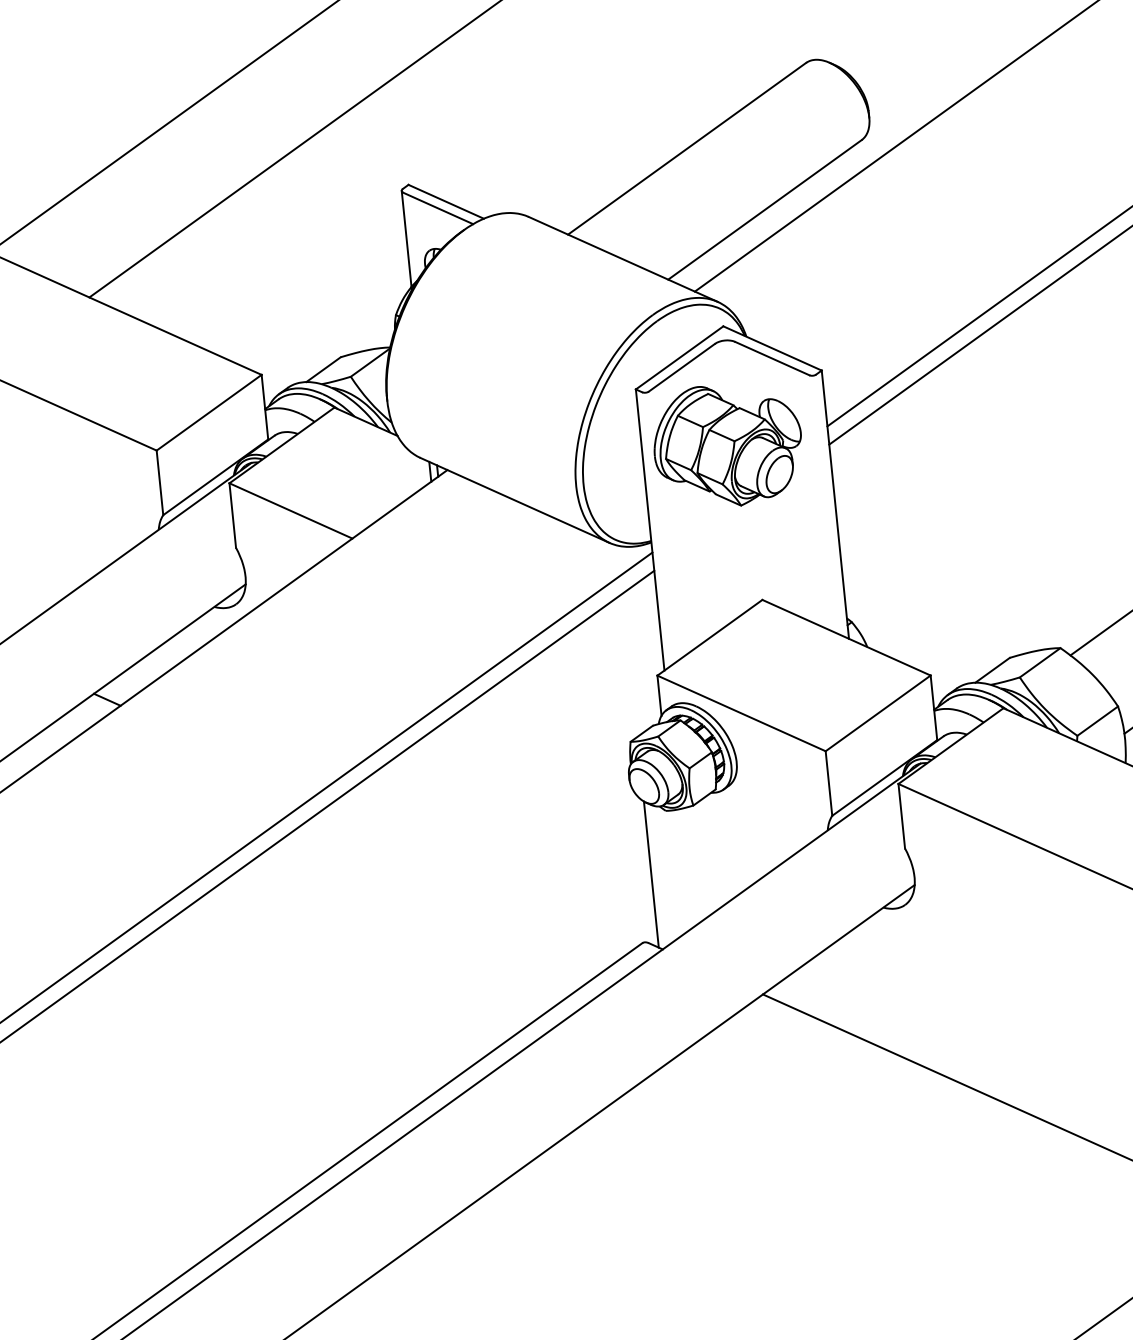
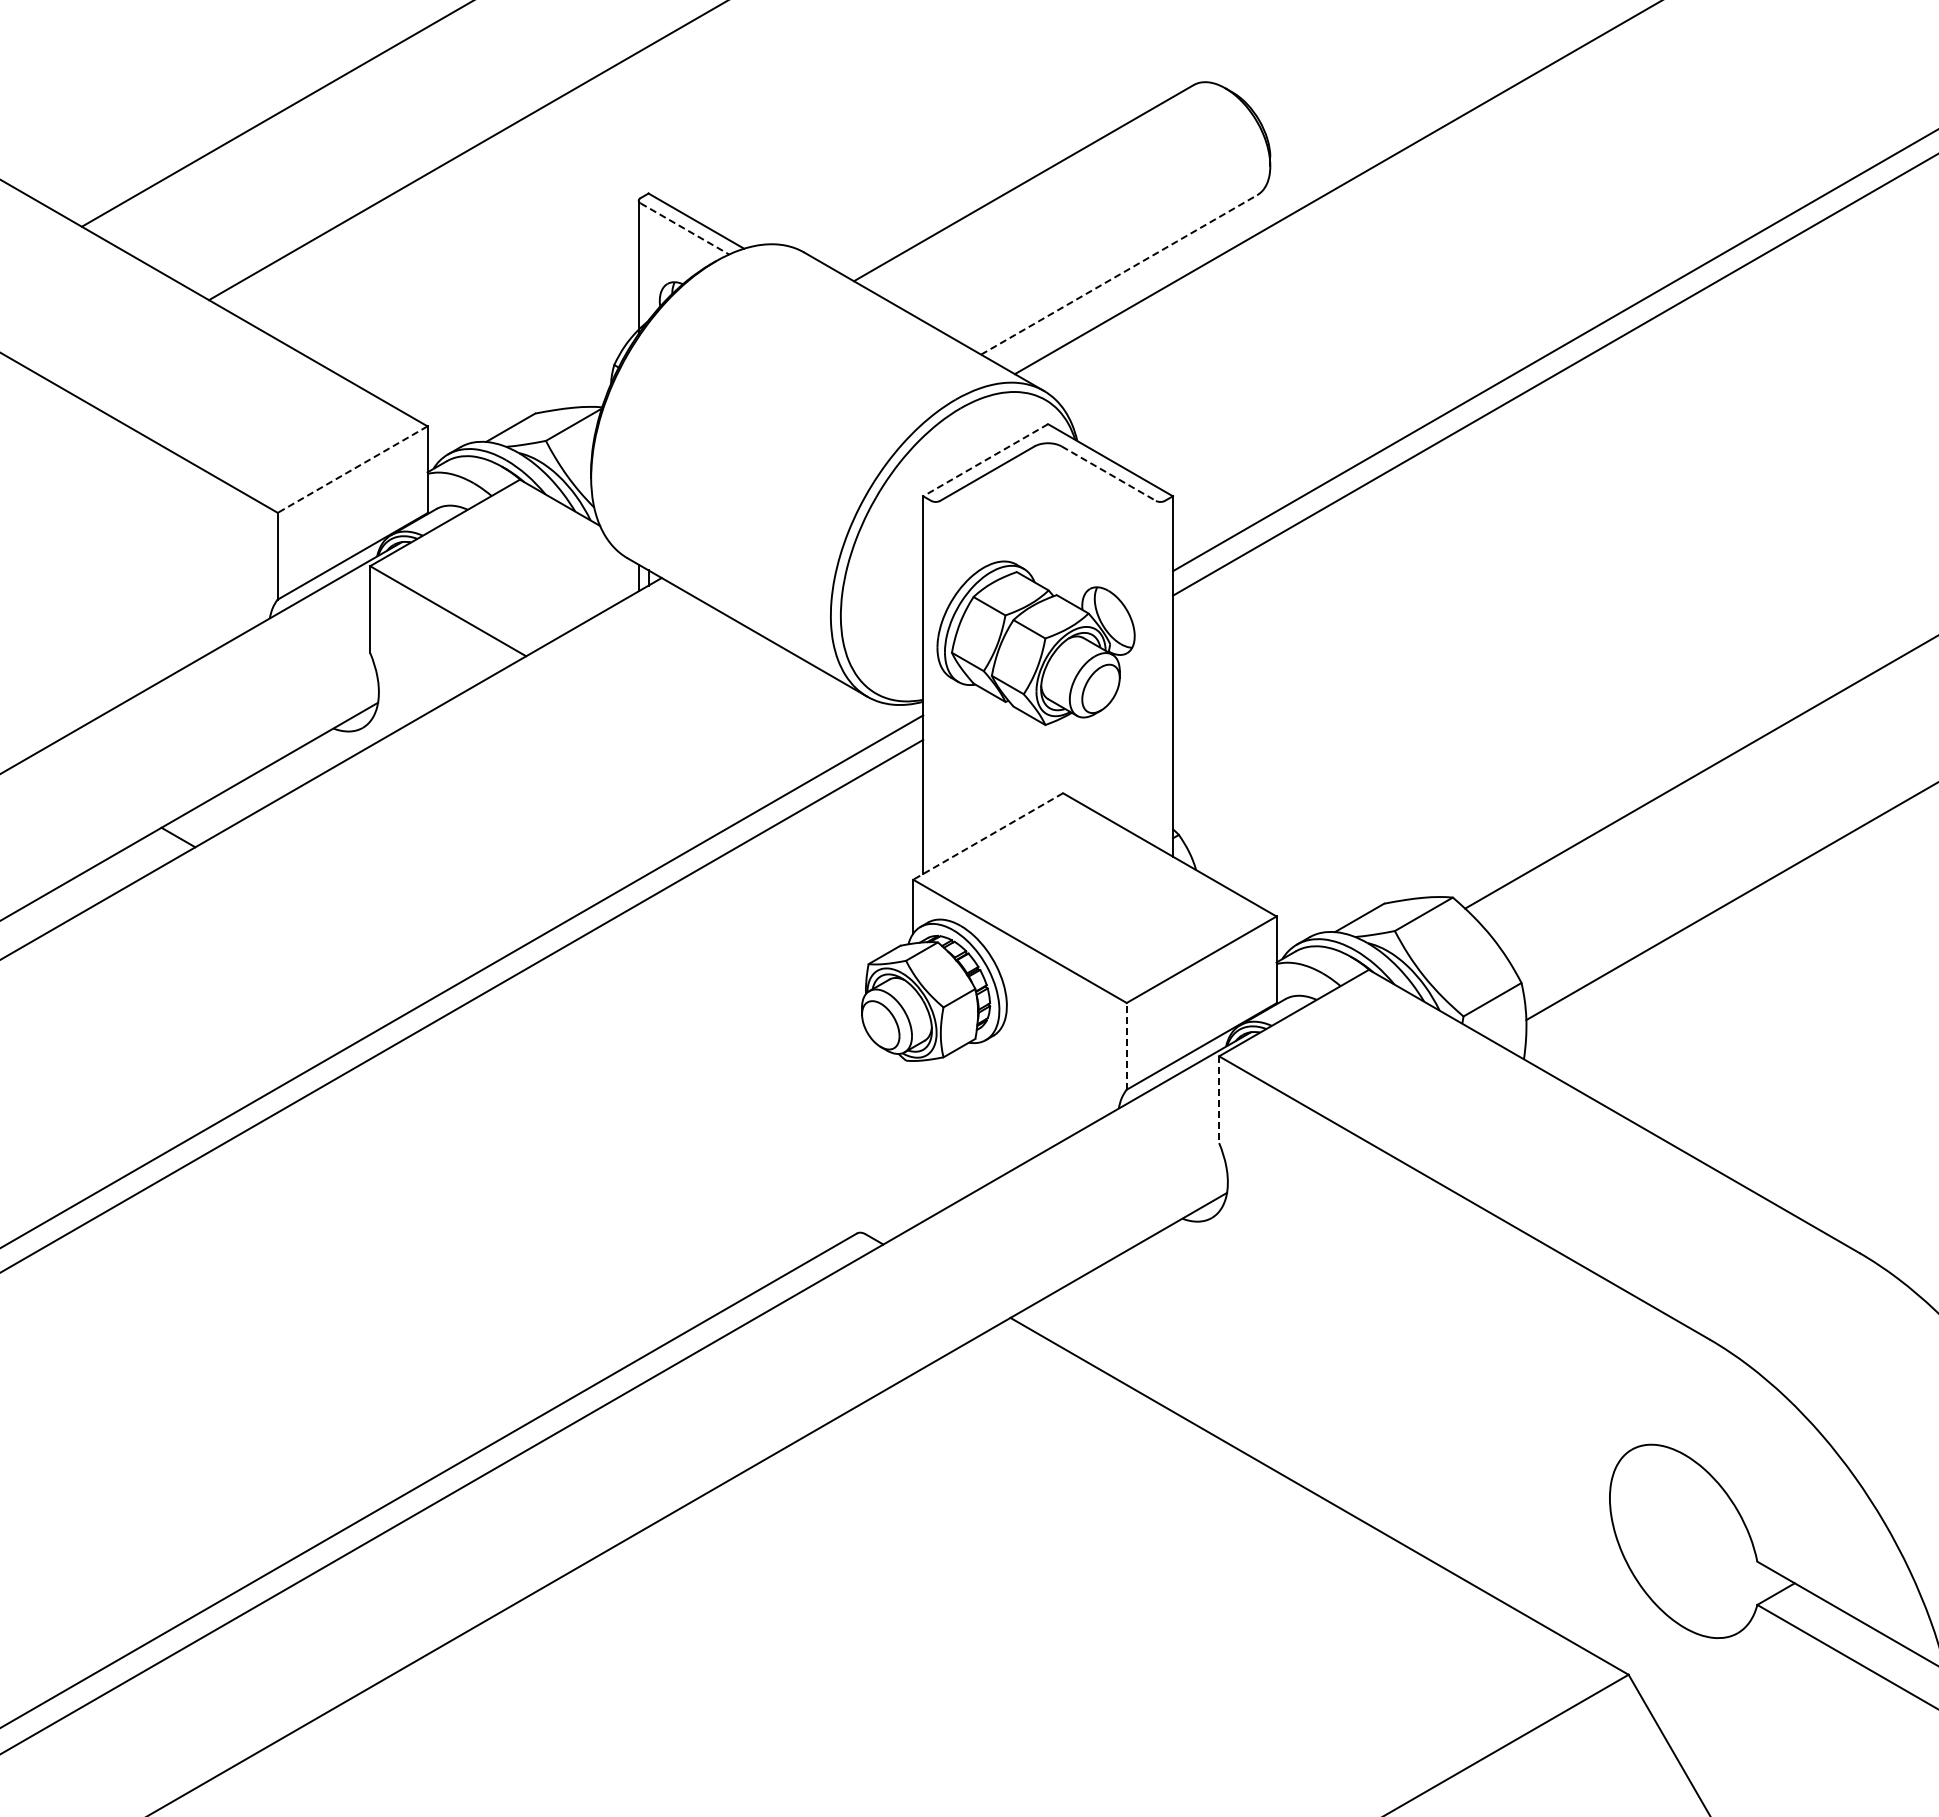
line: (438, 208) -> (685, 229), solid -> dashed
line: (765, 209) -> (1119, 274), solid -> dashed
line: (679, 358) -> (985, 460), solid -> dashed
line: (772, 358) -> (1109, 473), solid -> dashed
line: (209, 412) -> (352, 469), solid -> dashed
part: (727, 444) -> (1035, 642), moved
line: (709, 637) -> (987, 836), solid -> dashed
line: (828, 782) -> (1126, 1045), solid -> dashed
line: (902, 816) -> (1219, 1100), solid -> dashed
line: (651, 874) -> (878, 1143), removed

